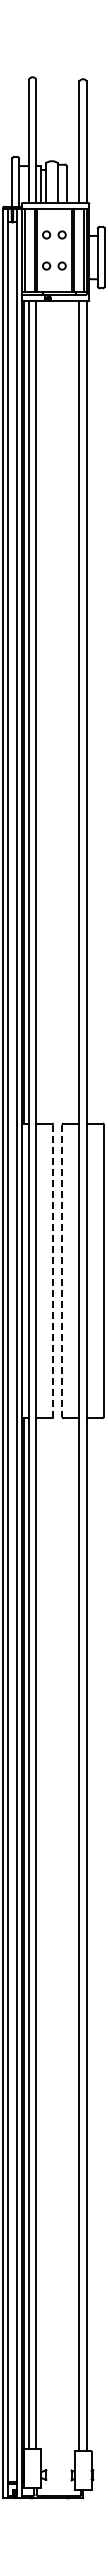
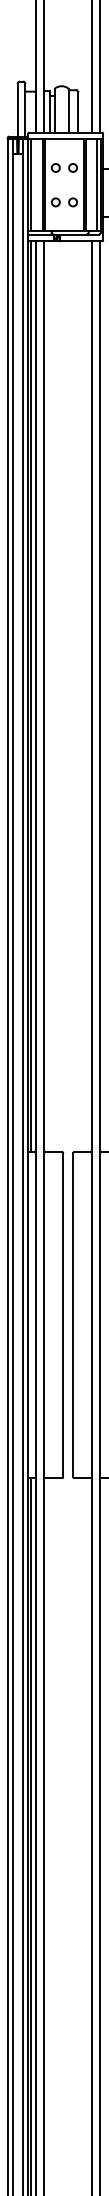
line: (53, 1271) -> (63, 1315), dashed -> solid
line: (62, 1271) -> (73, 1315), dashed -> solid

